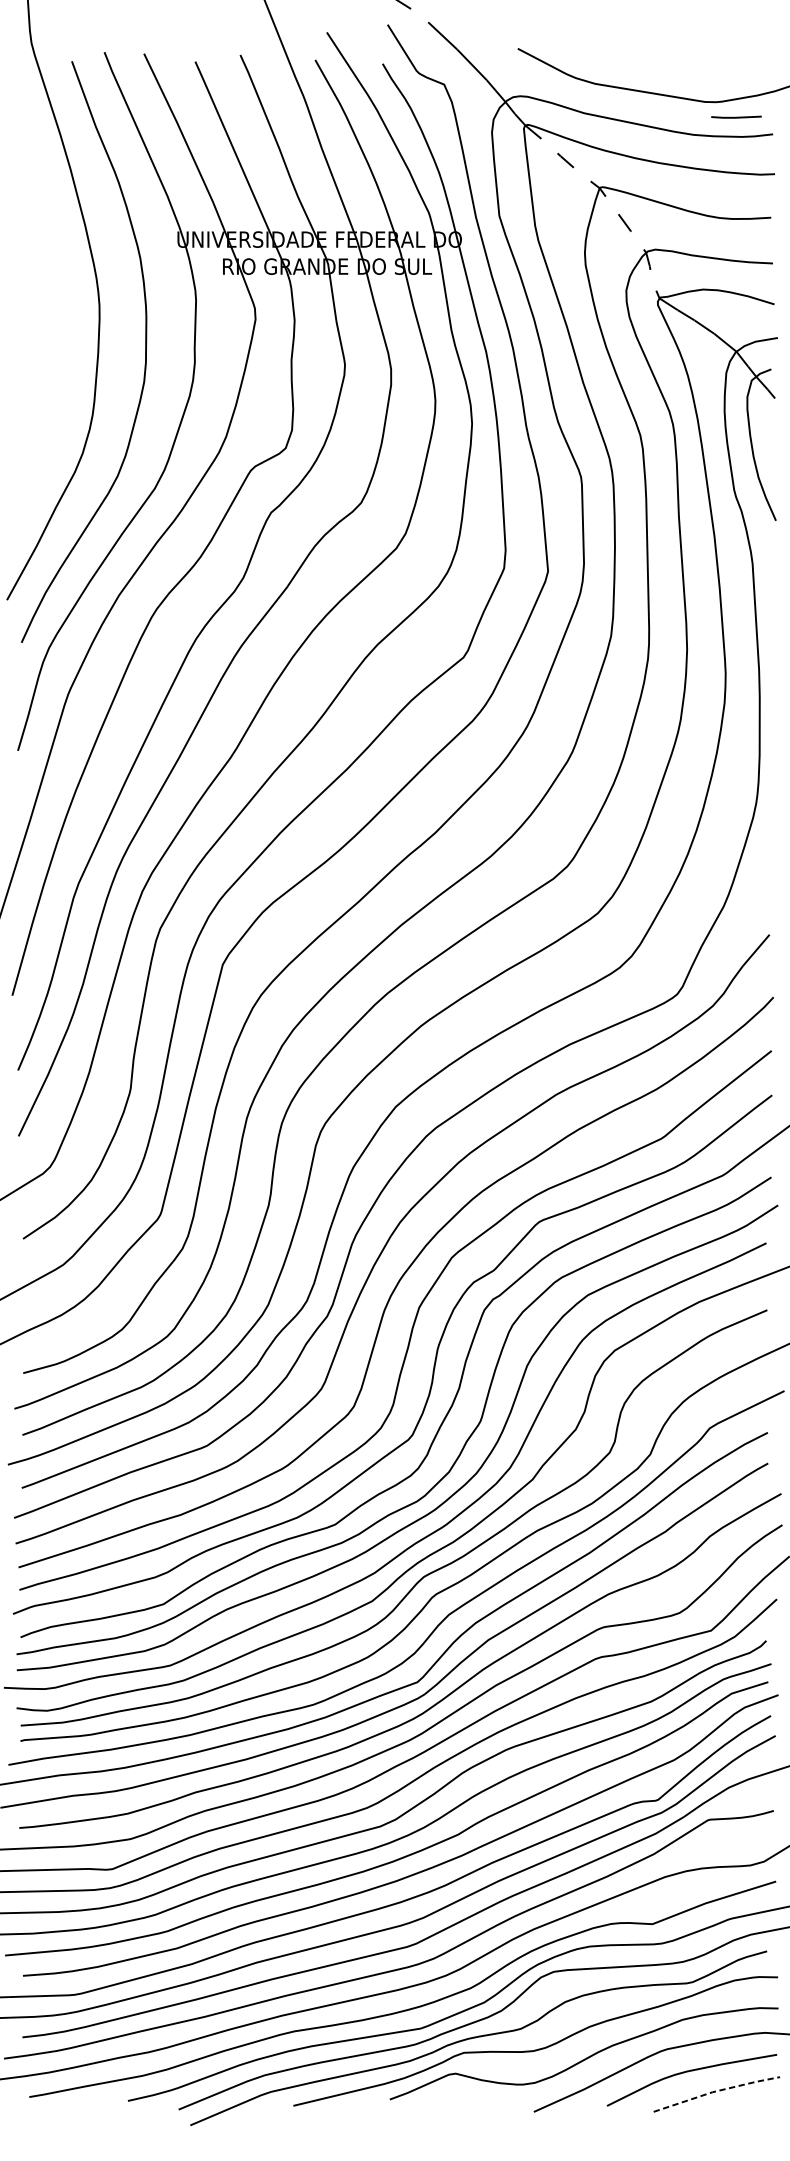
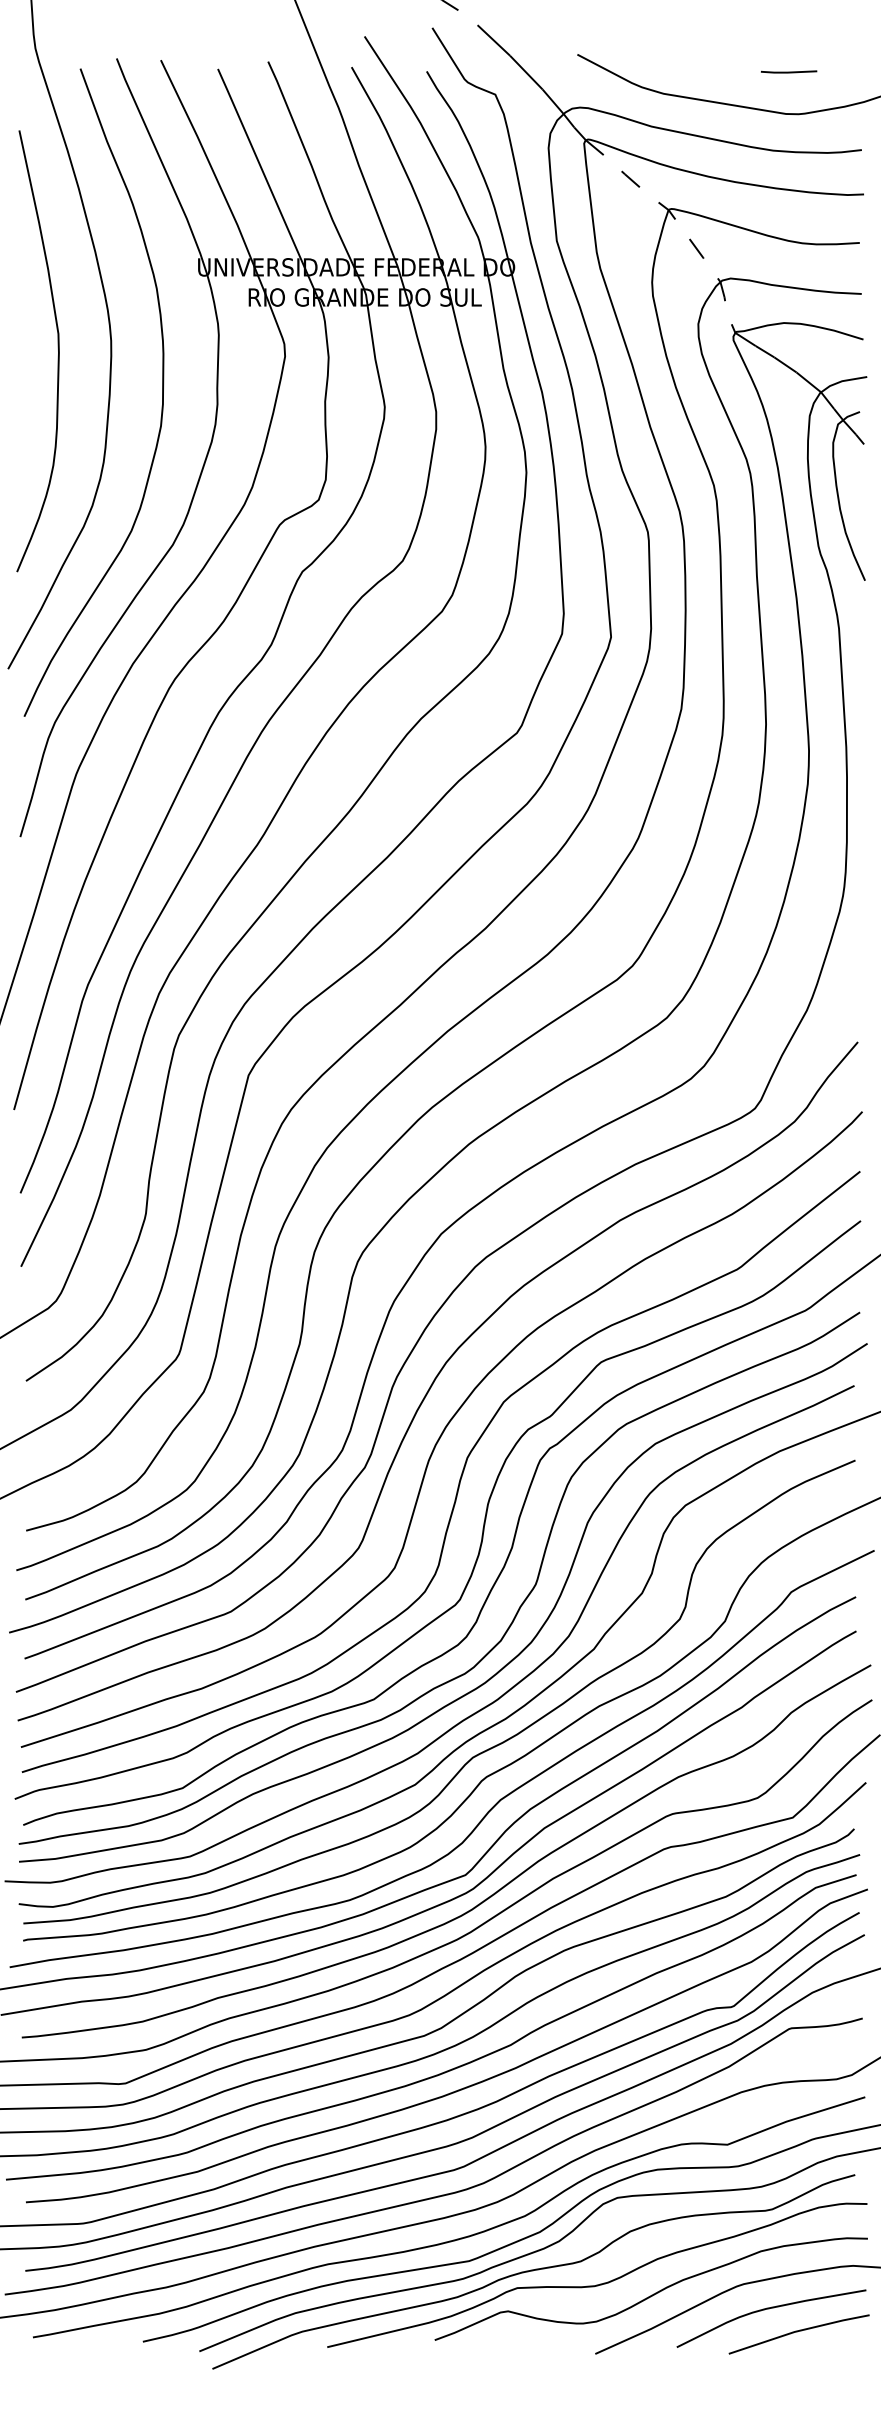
line: (736, 116) -> (789, 71), moved
curve: (51, 312) -> (57, 348), added
line: (716, 2091) -> (798, 2331), dashed -> solid

